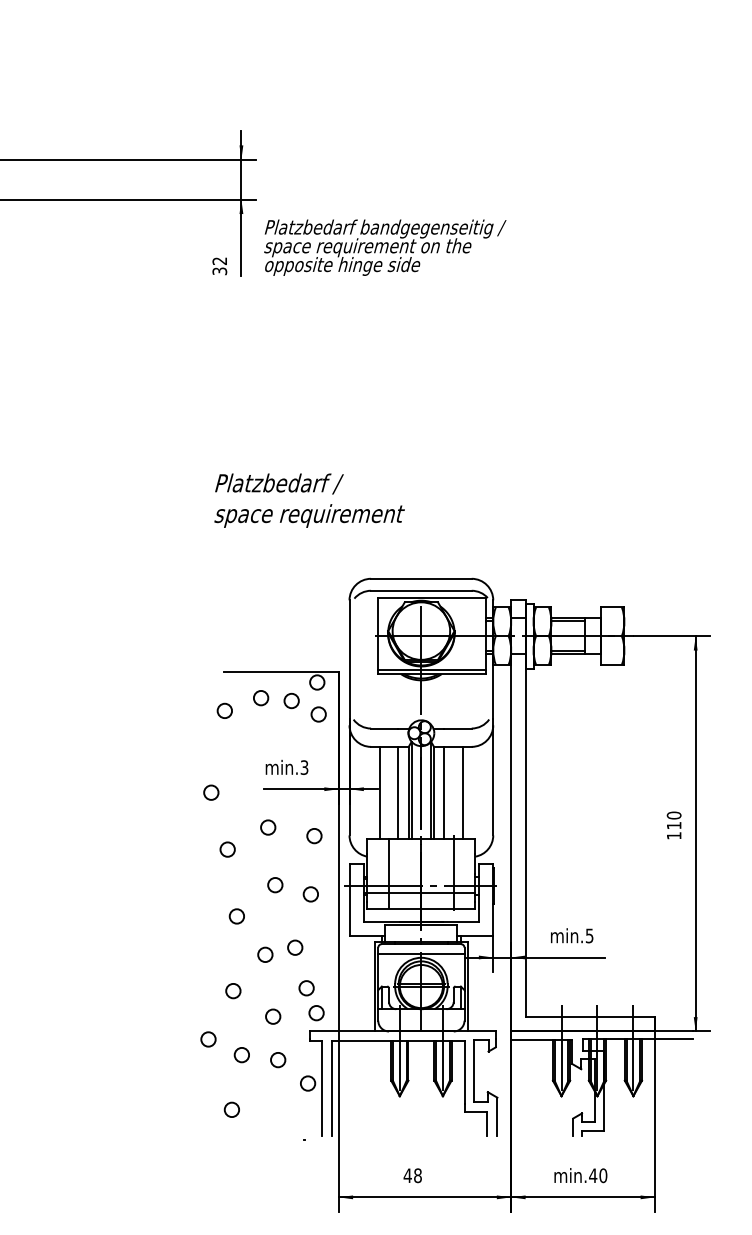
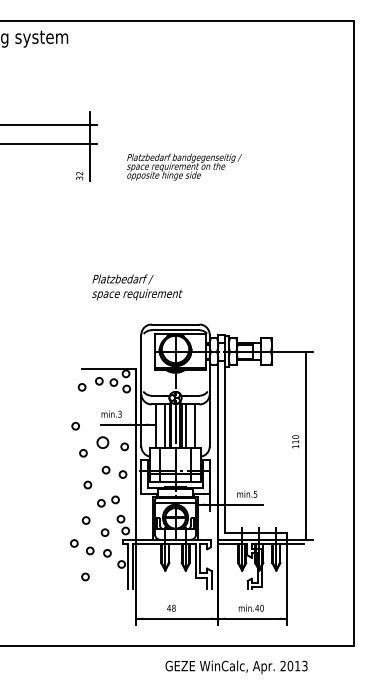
text: (385, 246) -> (184, 166), moved
text: (309, 500) -> (137, 287), moved
circle: (267, 826) -> (102, 442), size x1.6

